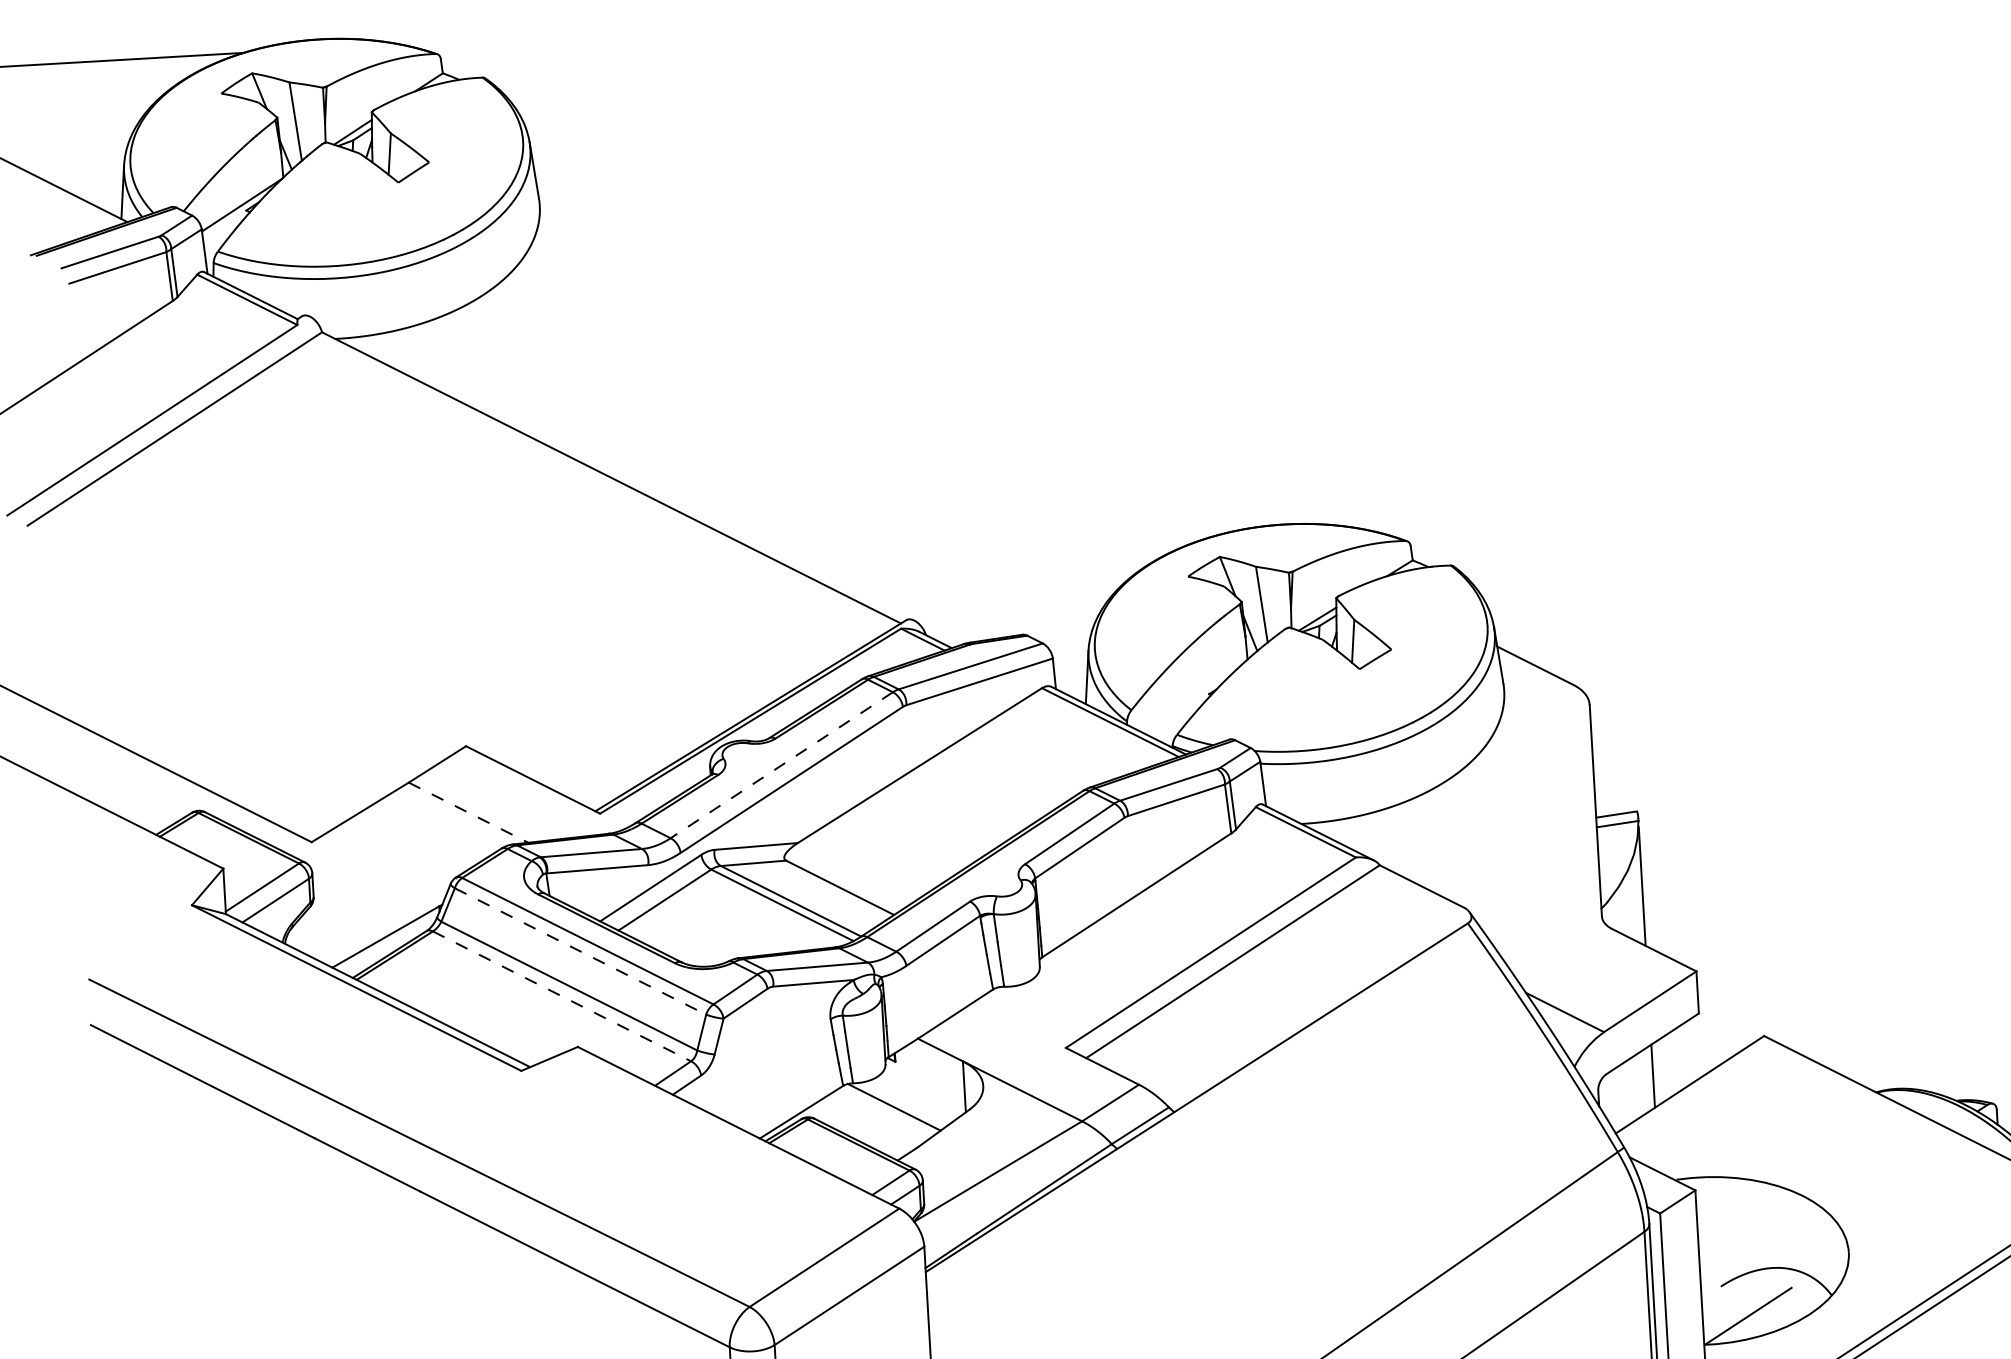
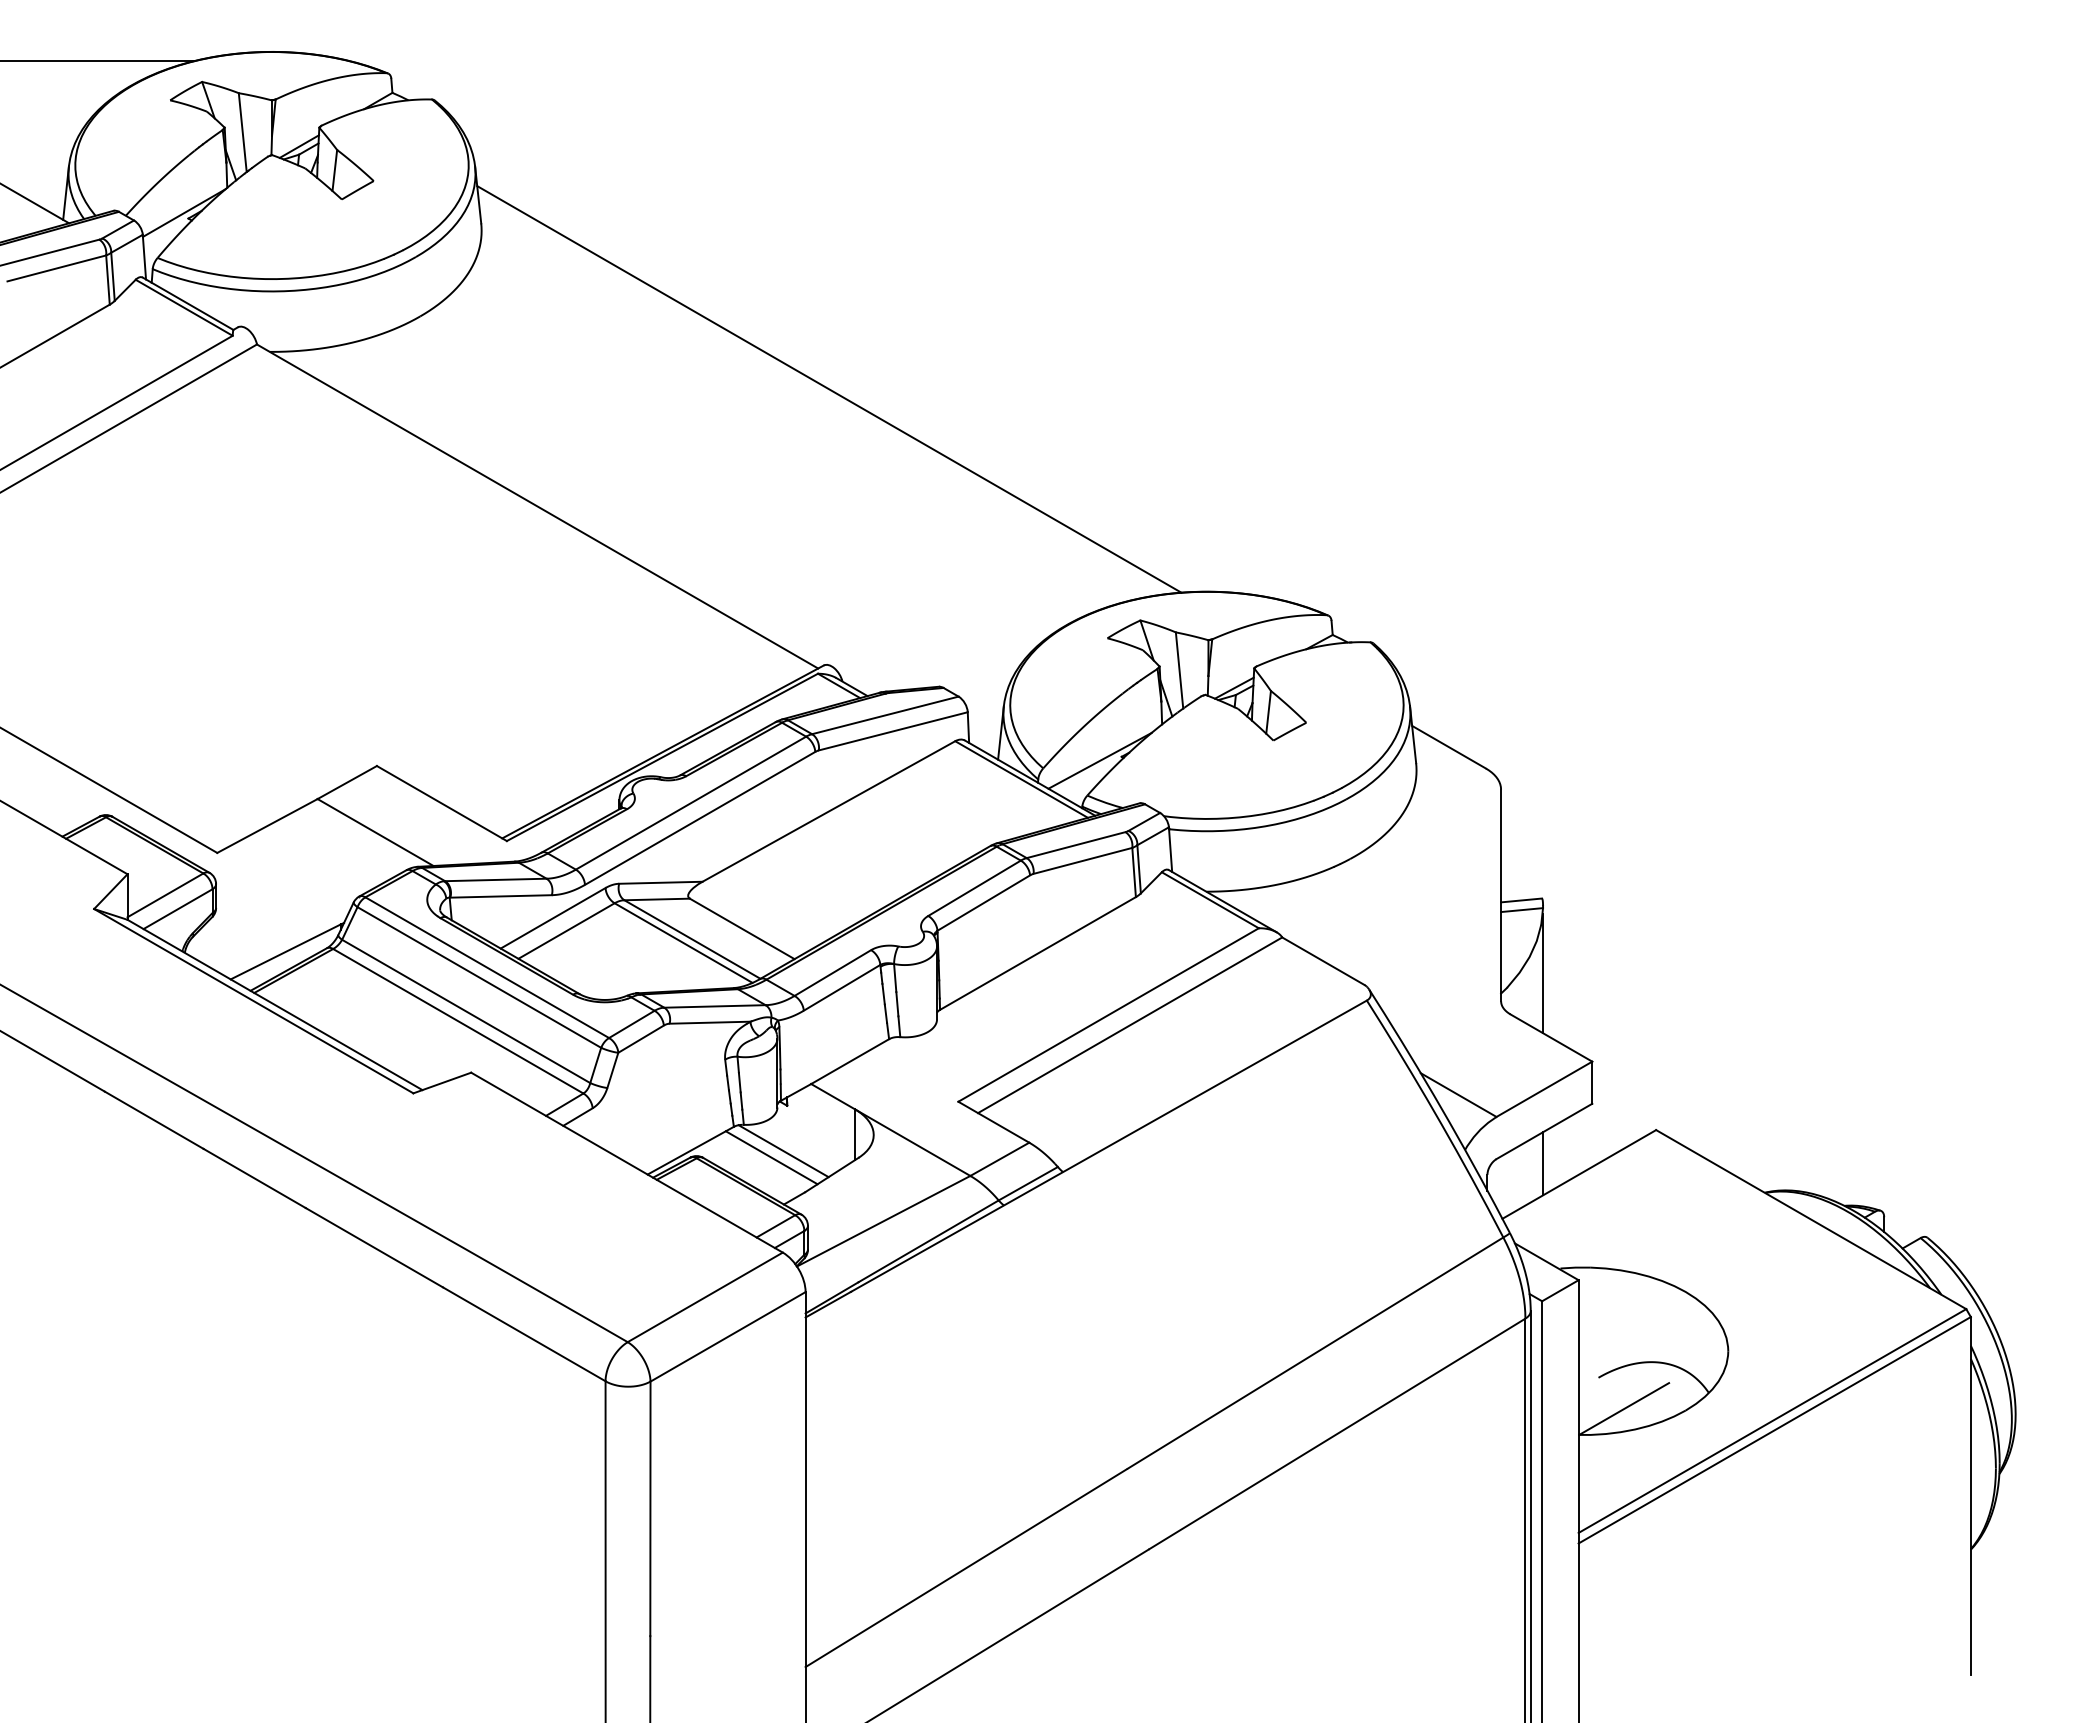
line: (896, 344) -> (829, 389), added
line: (1187, 699) -> (1099, 760), added
line: (782, 765) -> (691, 803), dashed -> solid
line: (468, 812) -> (375, 832), dashed -> solid
line: (580, 951) -> (479, 977), dashed -> solid
line: (562, 996) -> (458, 1021), dashed -> solid
line: (882, 1114) -> (771, 1157), added

